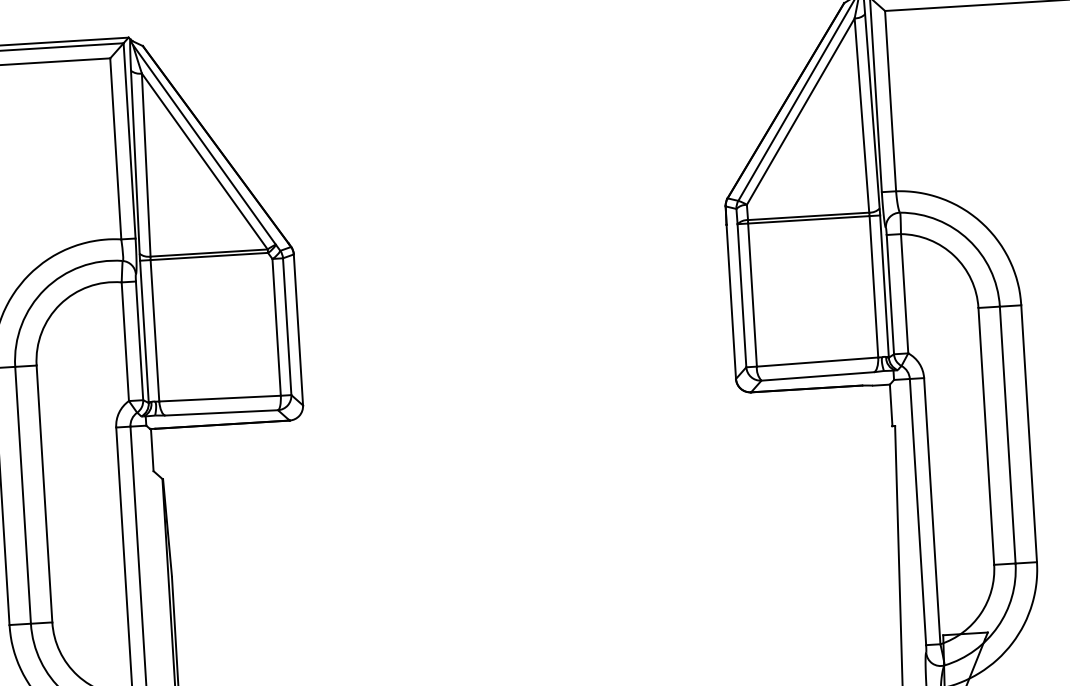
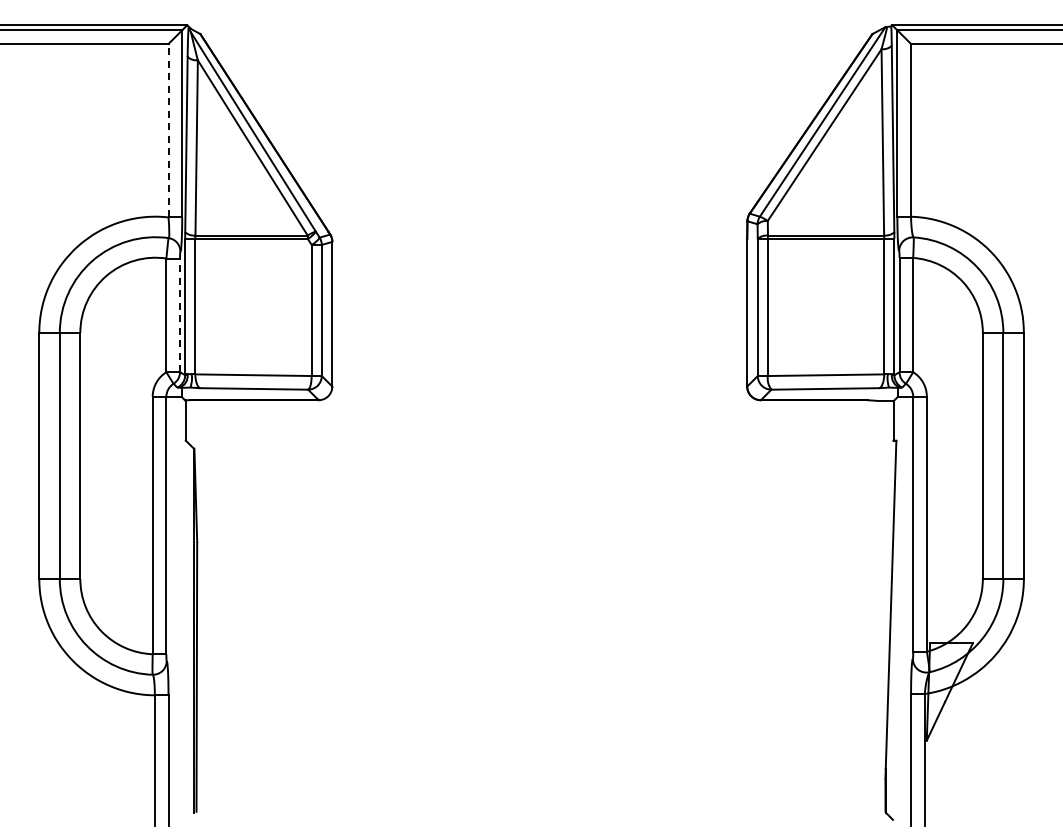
line: (115, 148) -> (168, 130), solid -> dashed
line: (140, 340) -> (180, 315), solid -> dashed

